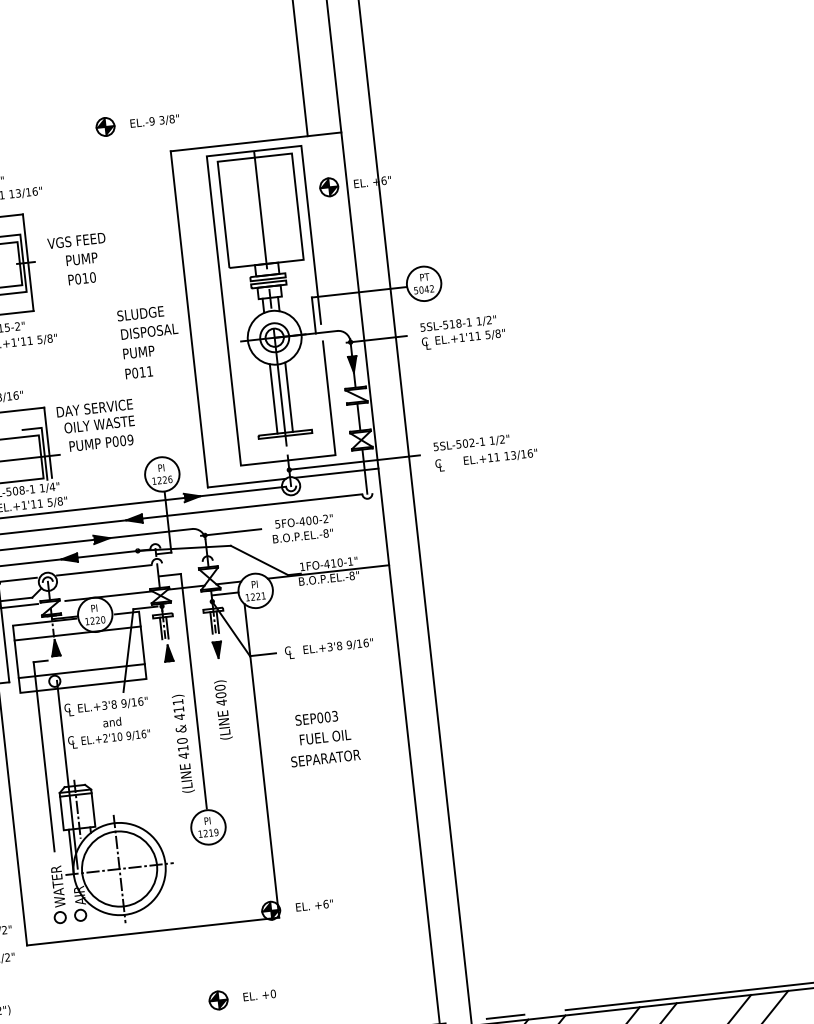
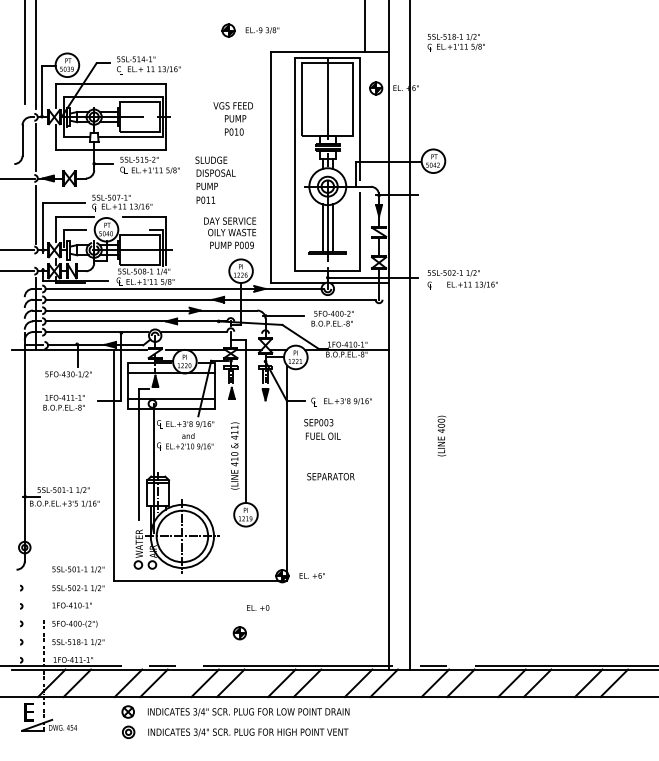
text: (77, 259) -> (232, 118), moved
text: (461, 331) -> (455, 42), moved
text: (149, 340) -> (215, 179), moved
text: (97, 424) -> (230, 232), moved
text: (222, 709) -> (441, 435), moved
text: (323, 727) -> (322, 429), moved
text: (260, 994) -> (258, 607), moved

